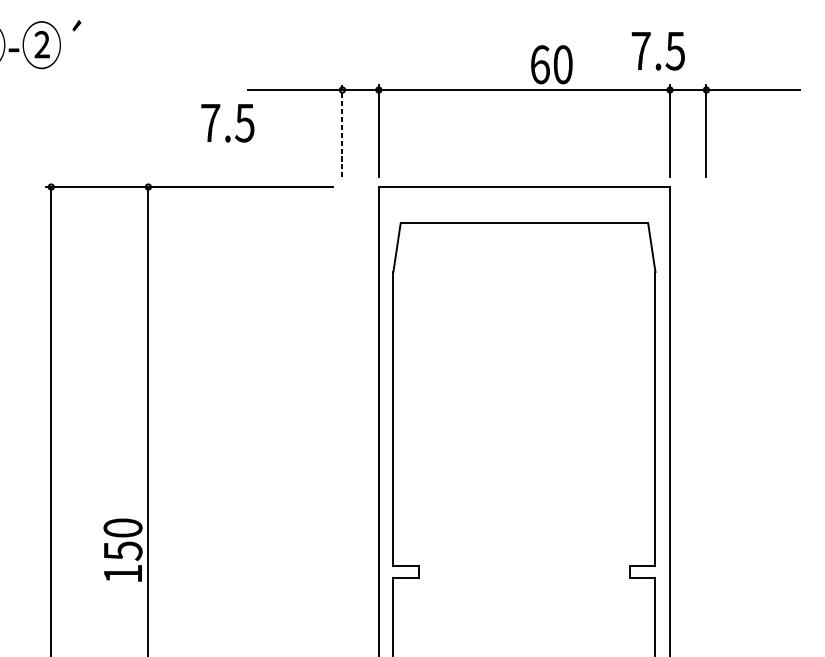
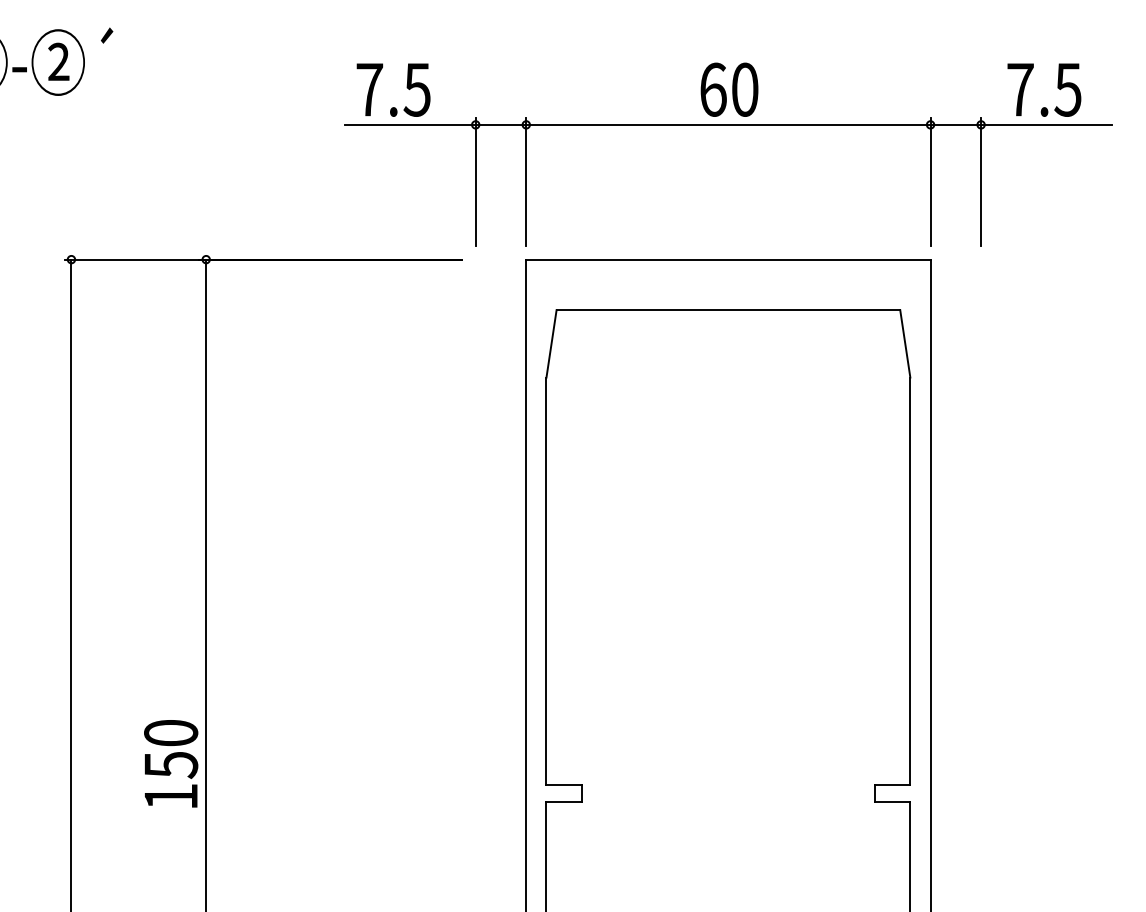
text: (658, 50) -> (1044, 89), moved
text: (551, 64) -> (729, 89), moved
text: (227, 122) -> (393, 89), moved
line: (342, 130) -> (475, 181), dashed -> solid

